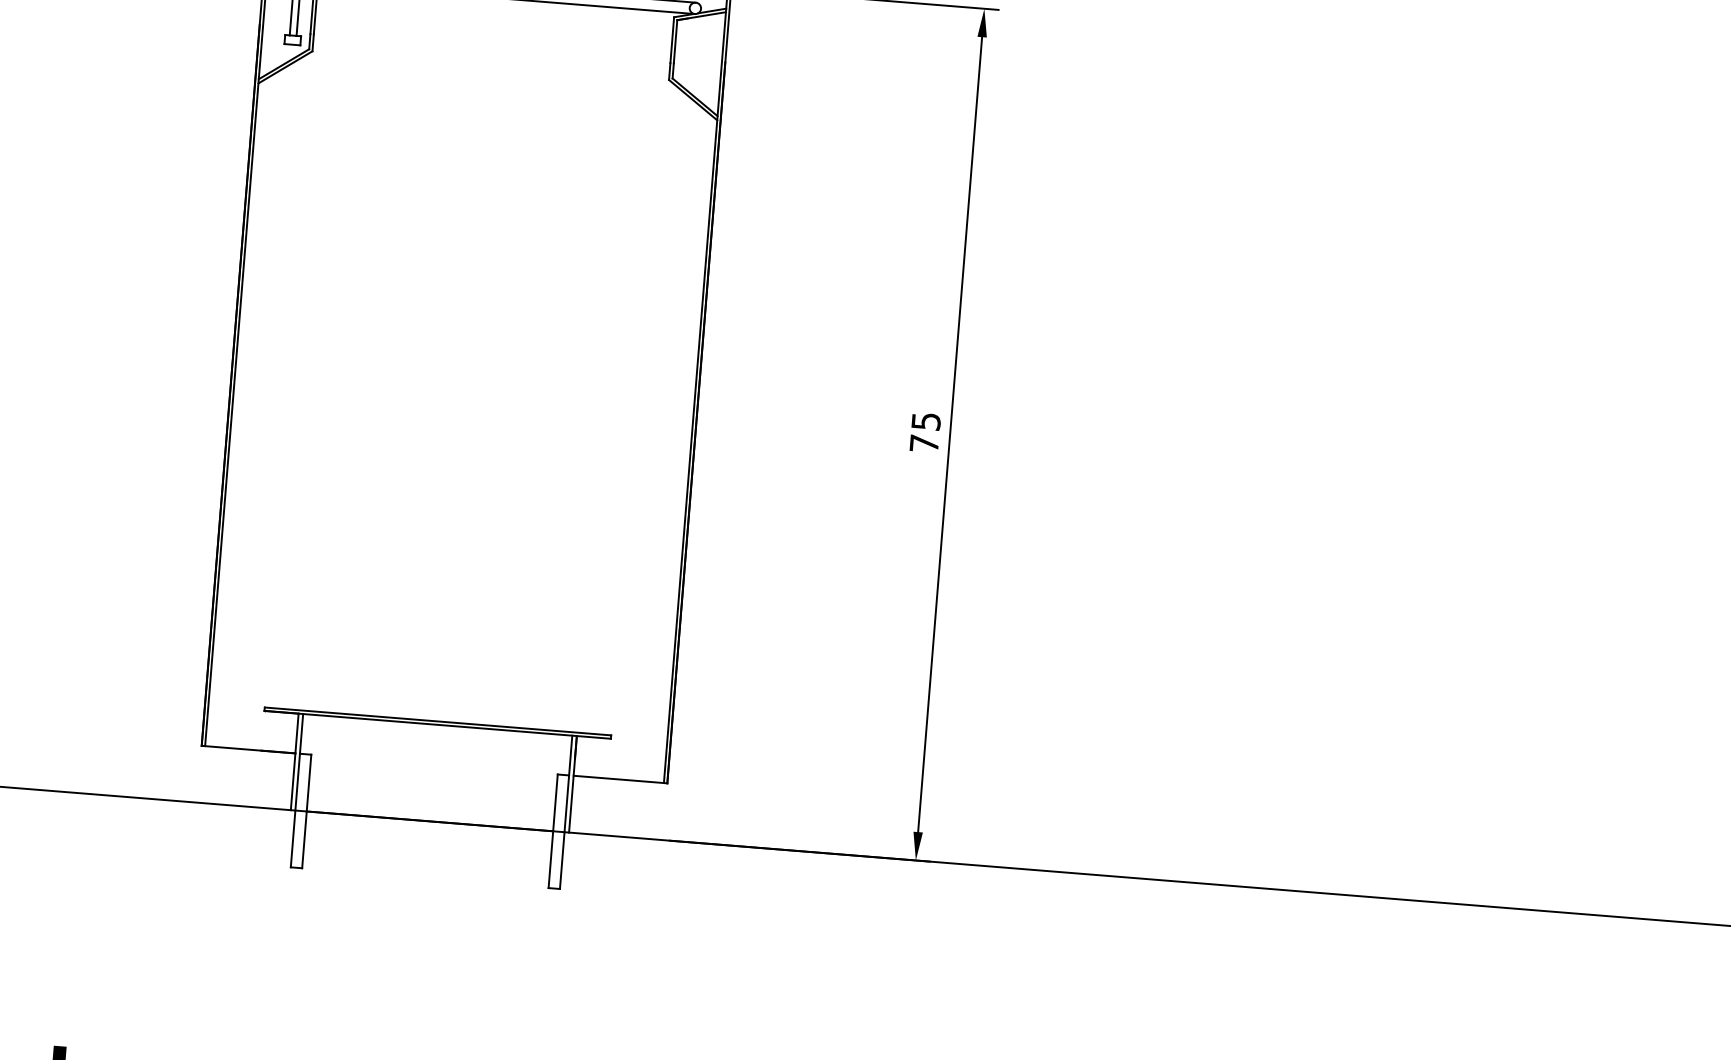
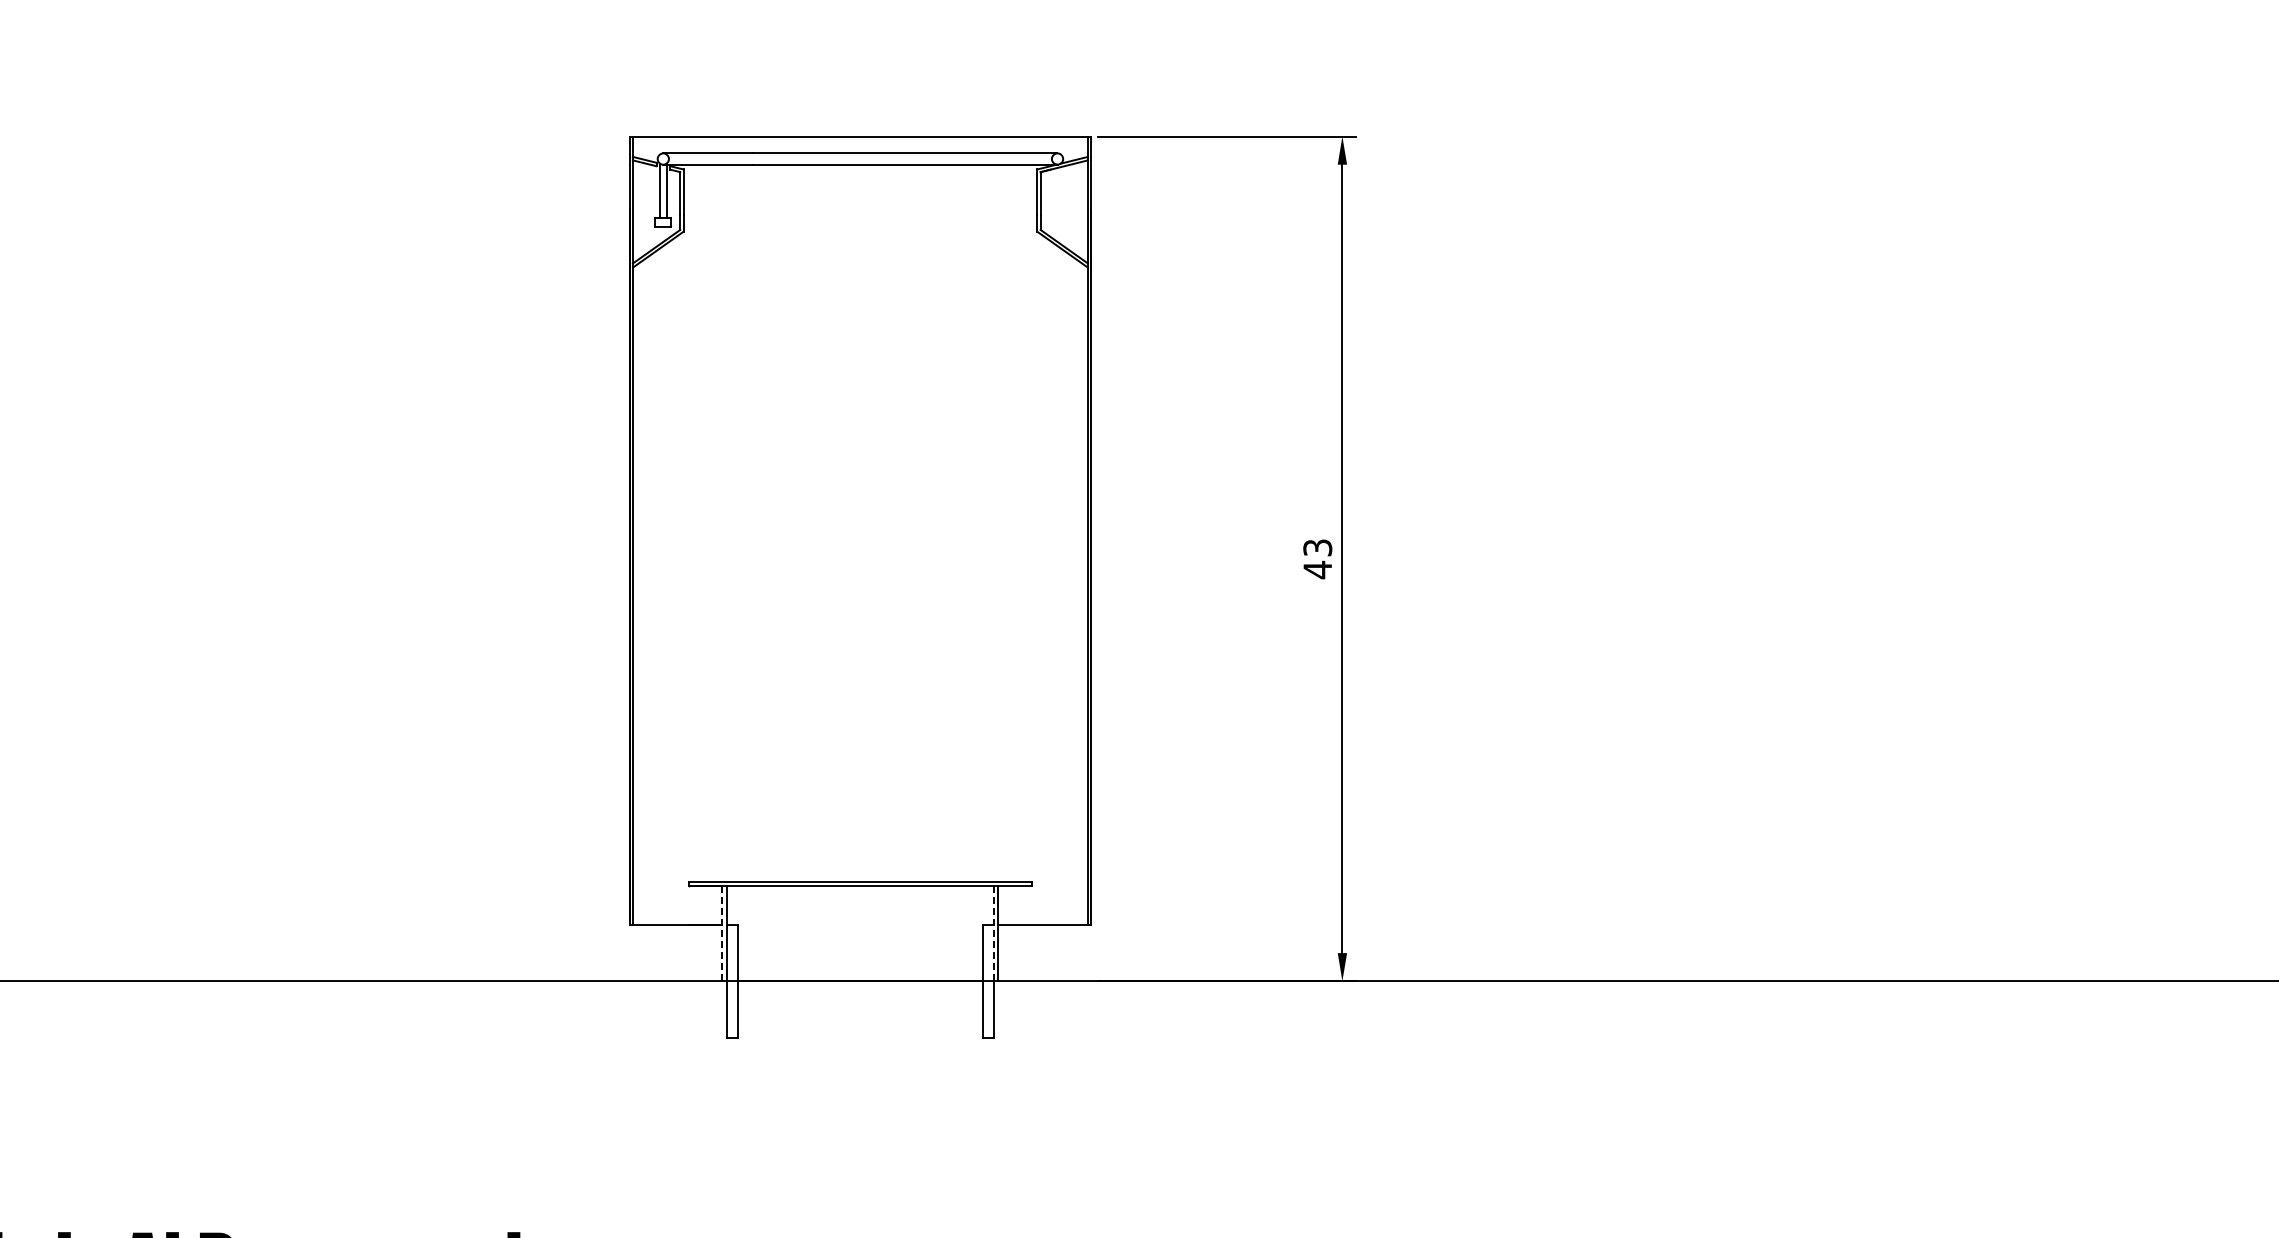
text: (925, 433) -> (1317, 559), 75 -> 43
line: (294, 762) -> (722, 933), solid -> dashed
line: (567, 784) -> (993, 933), solid -> dashed

